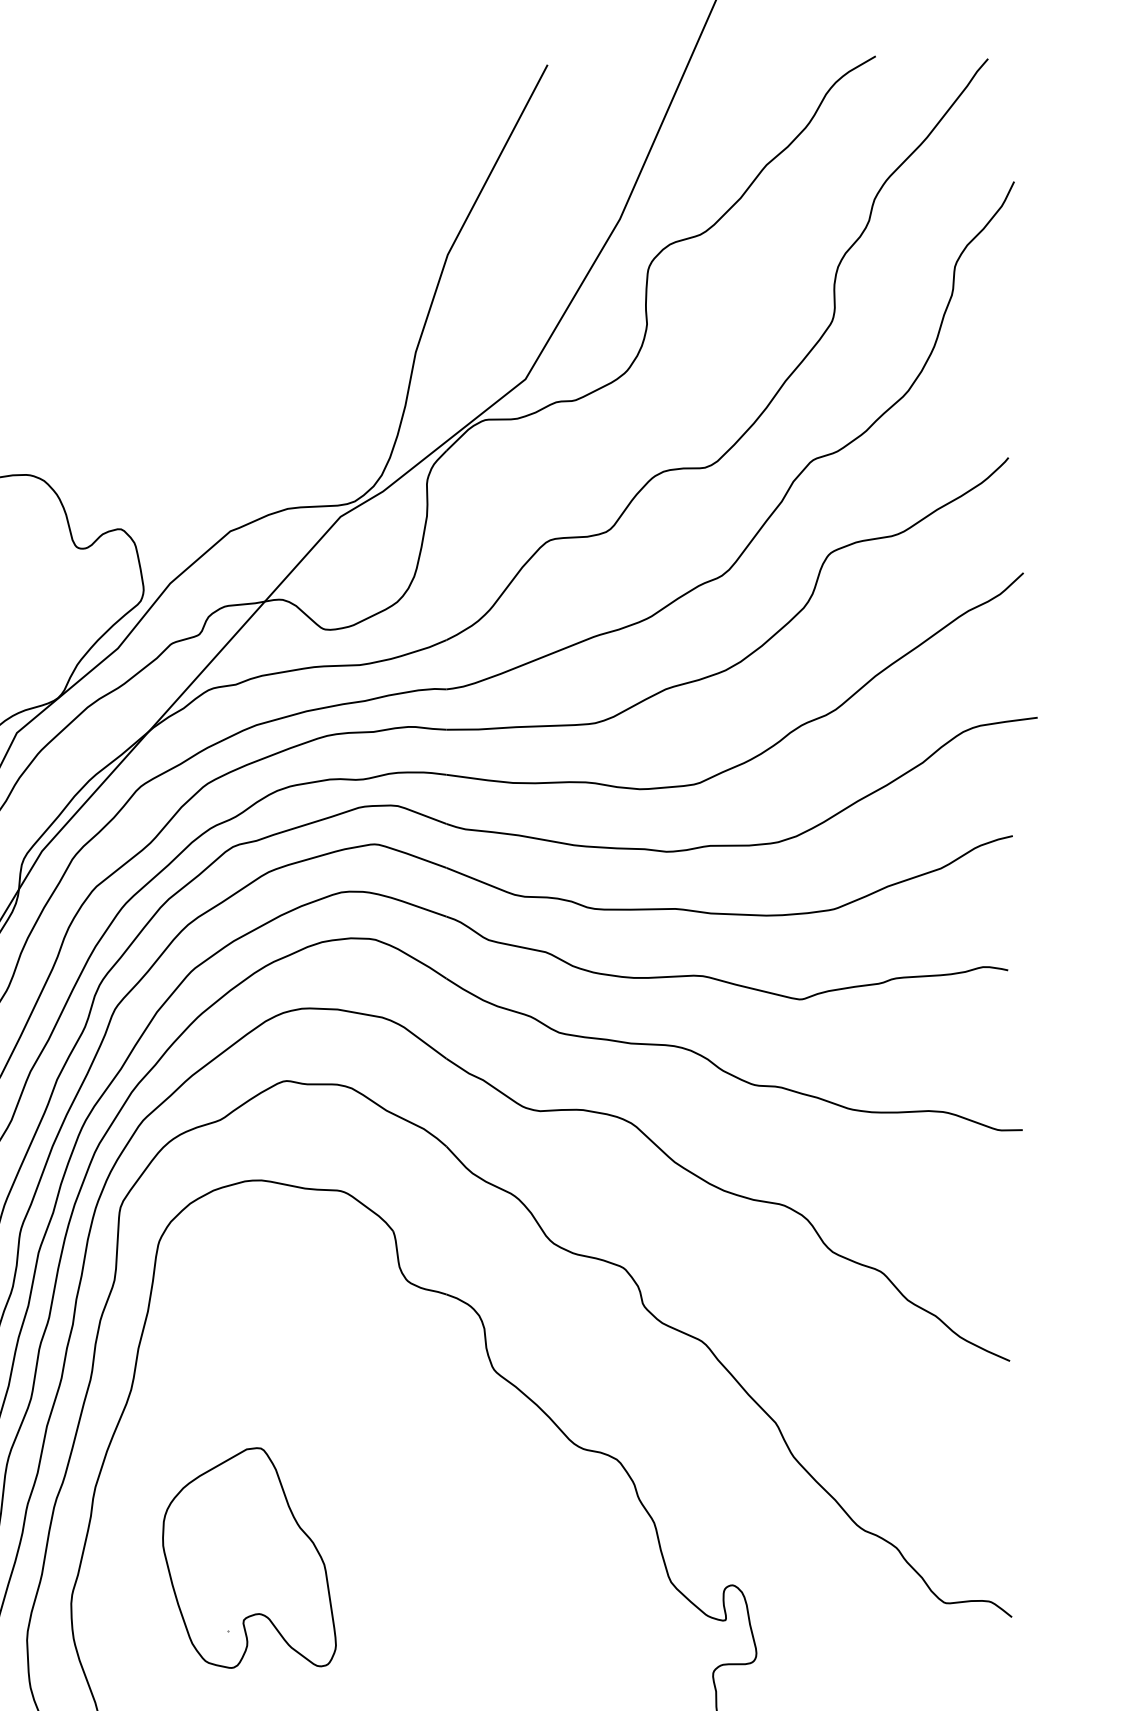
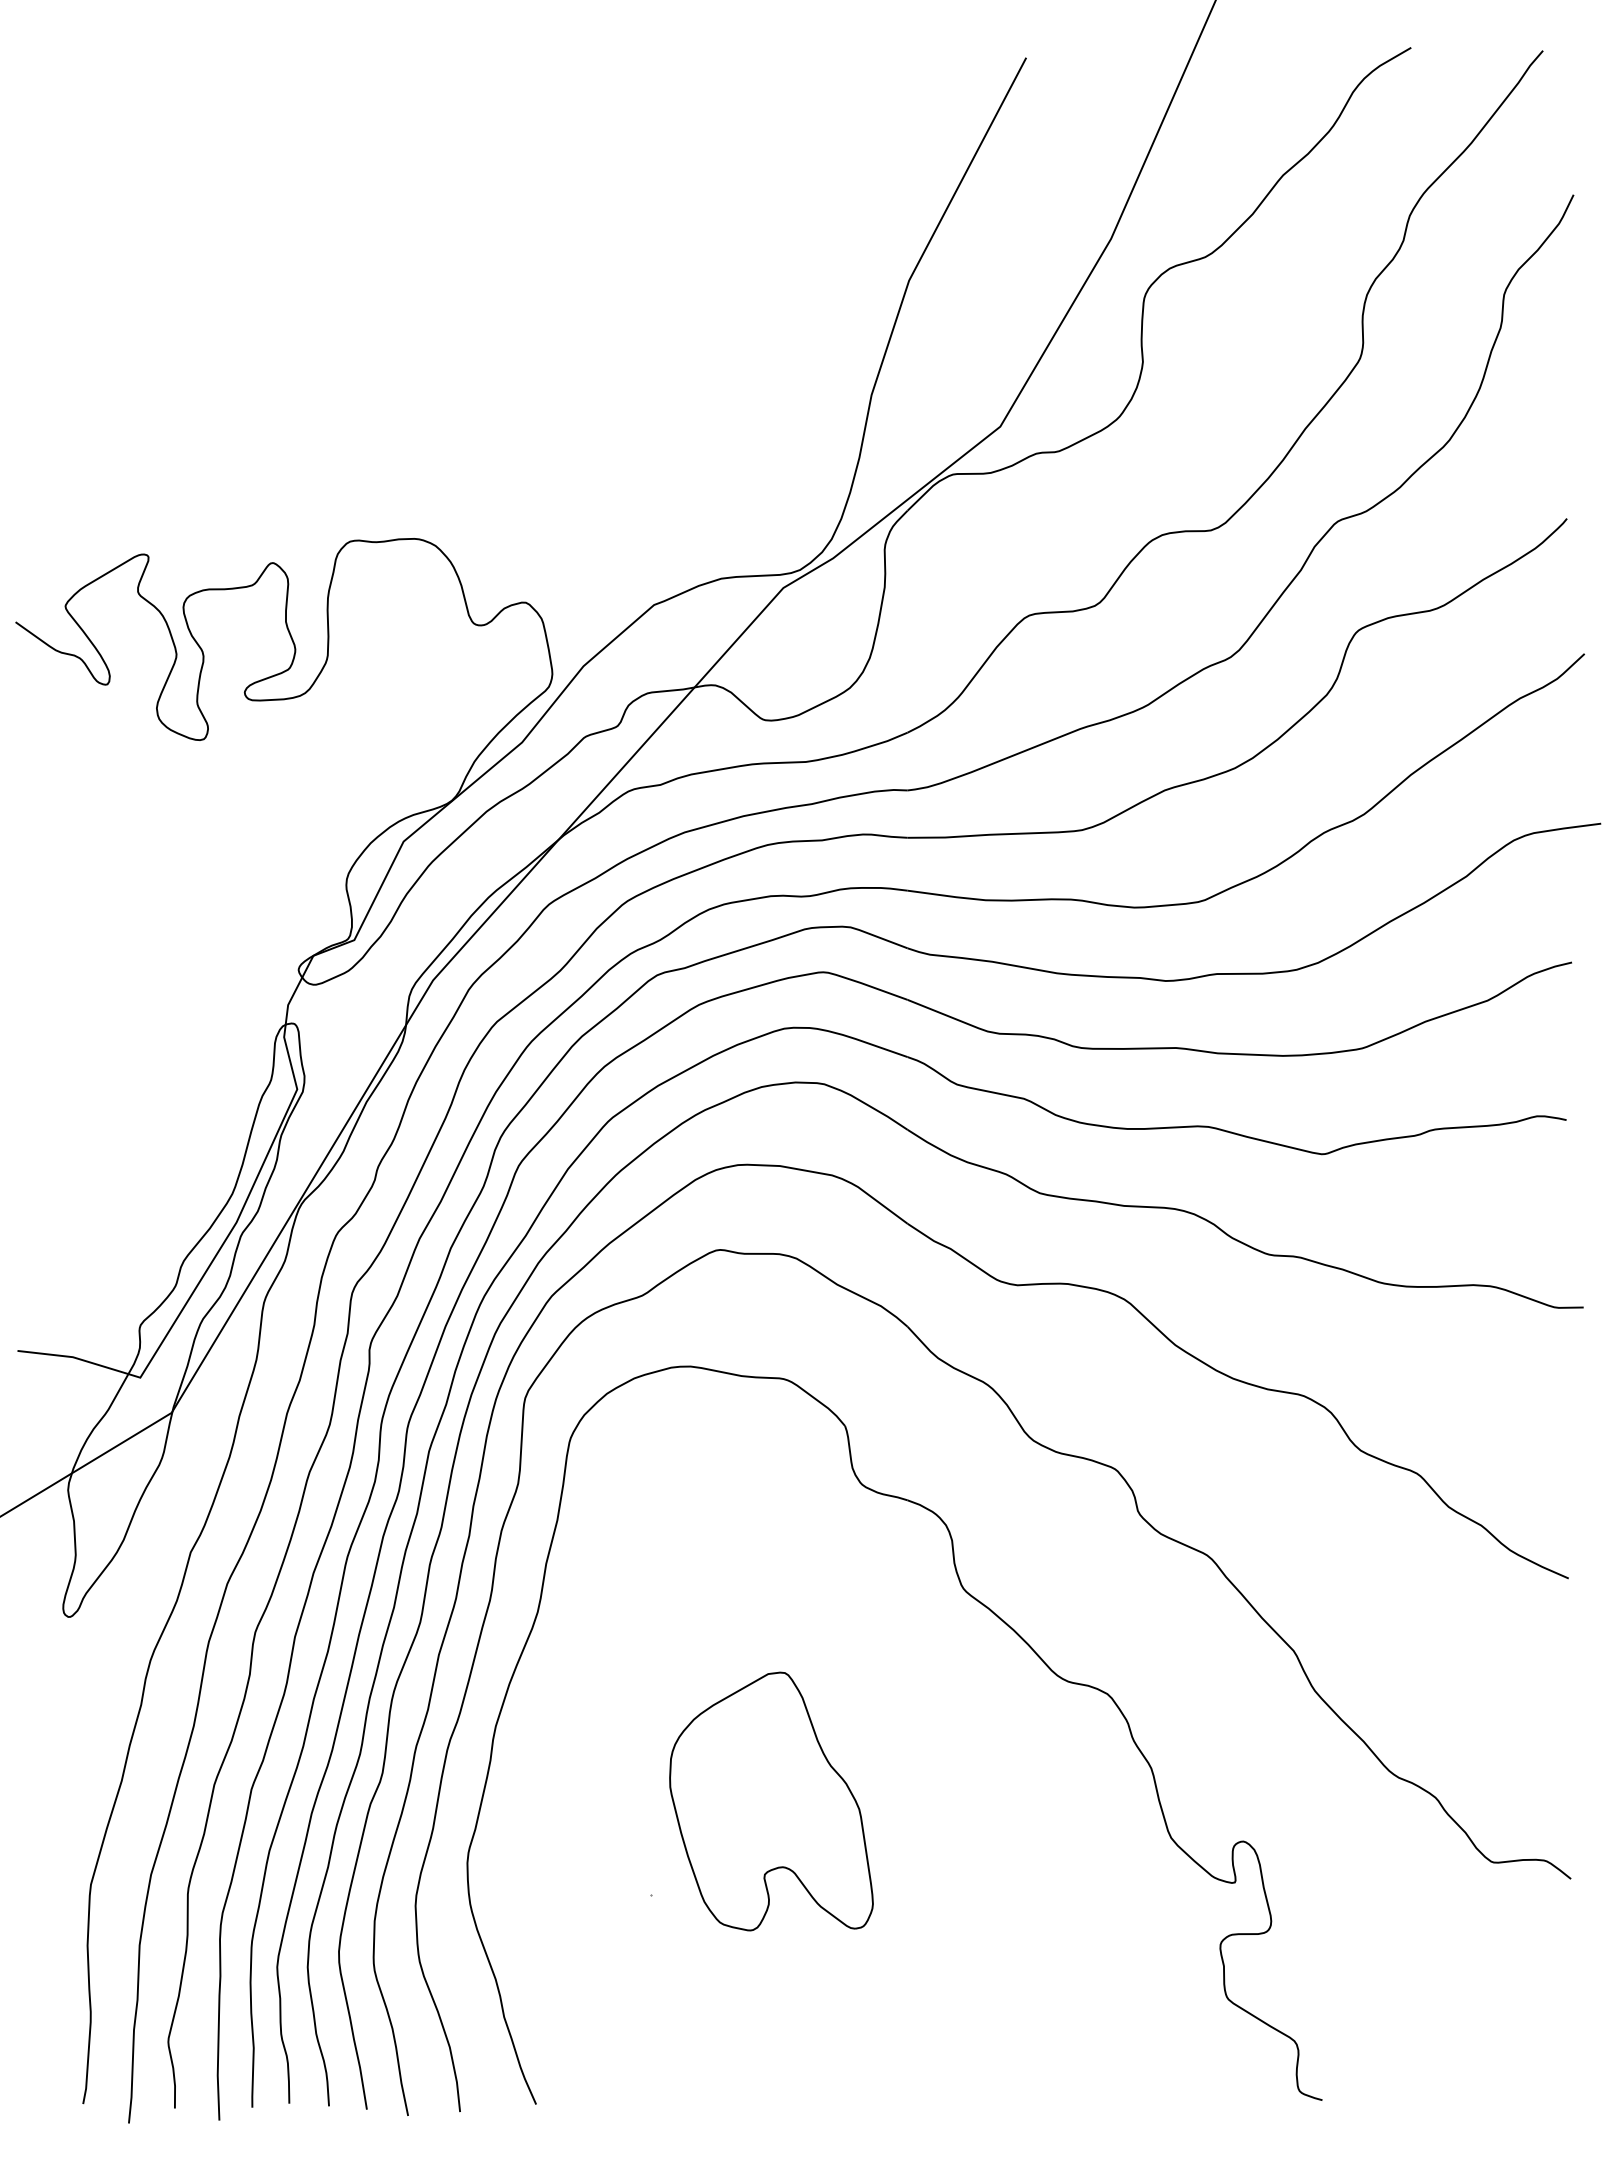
part: (249, 1558) -> (771, 1801), moved

